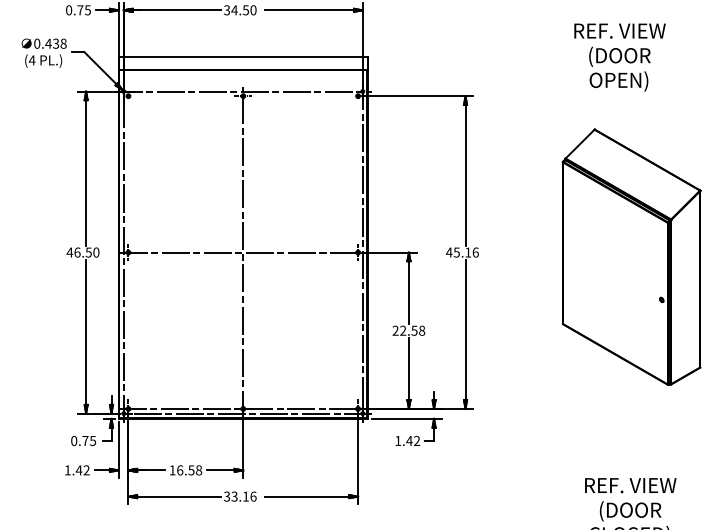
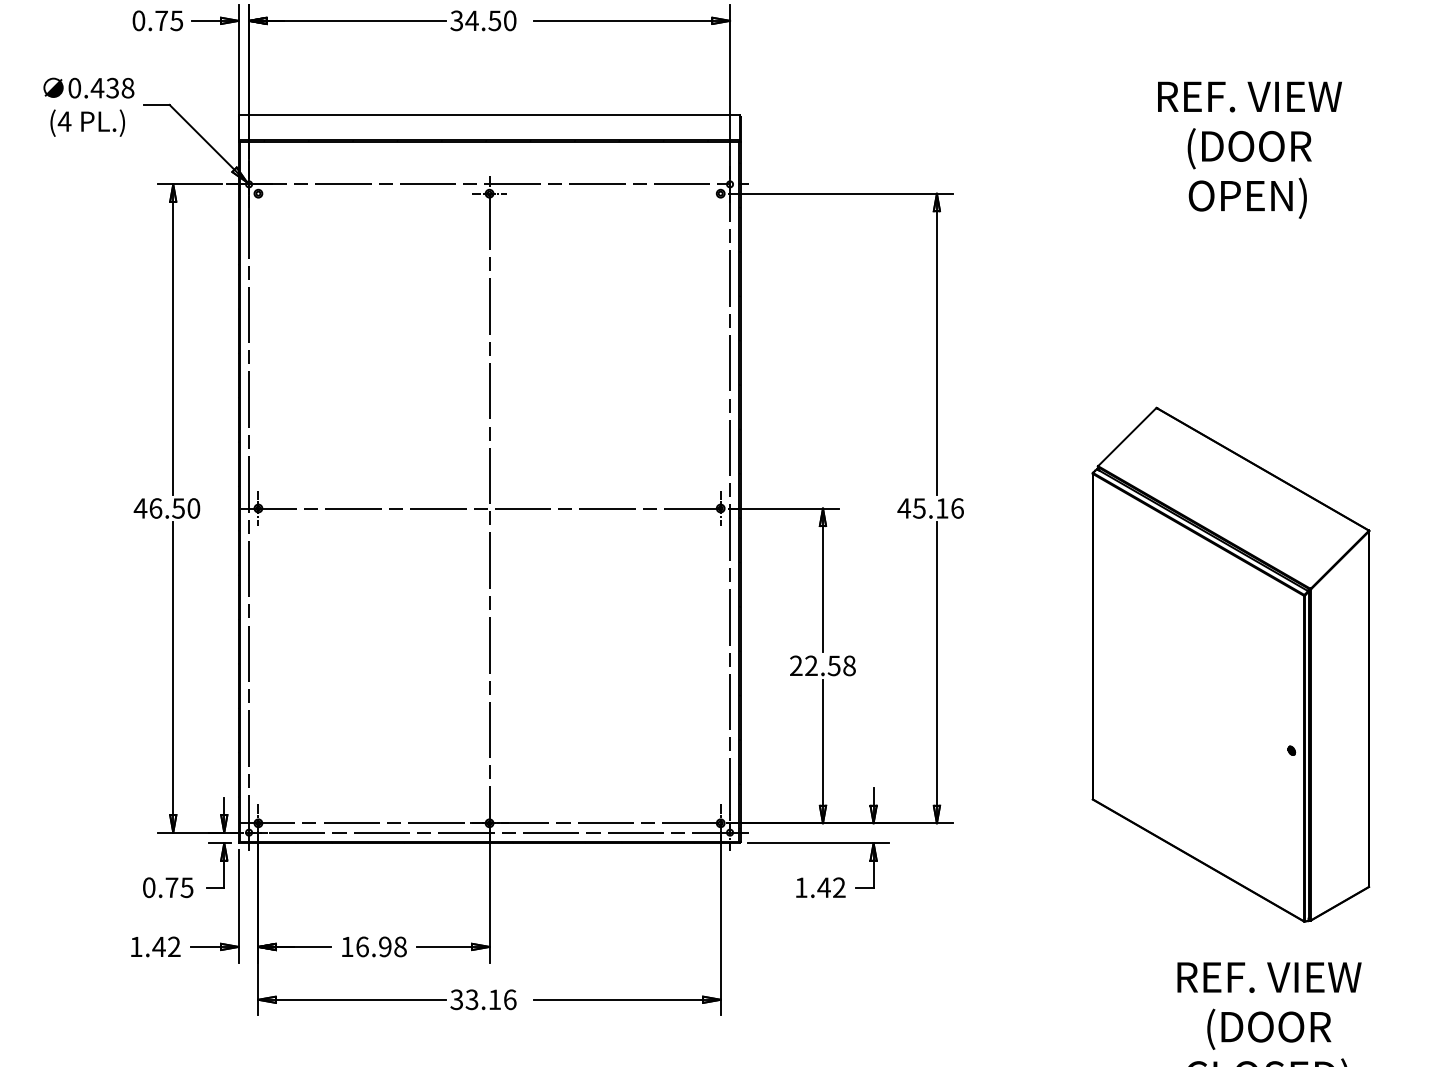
text: (619, 57) -> (1248, 150), moved
part: (631, 256) -> (1230, 663), moved
text: (191, 470) -> (385, 947), 16.58 -> 16.98

